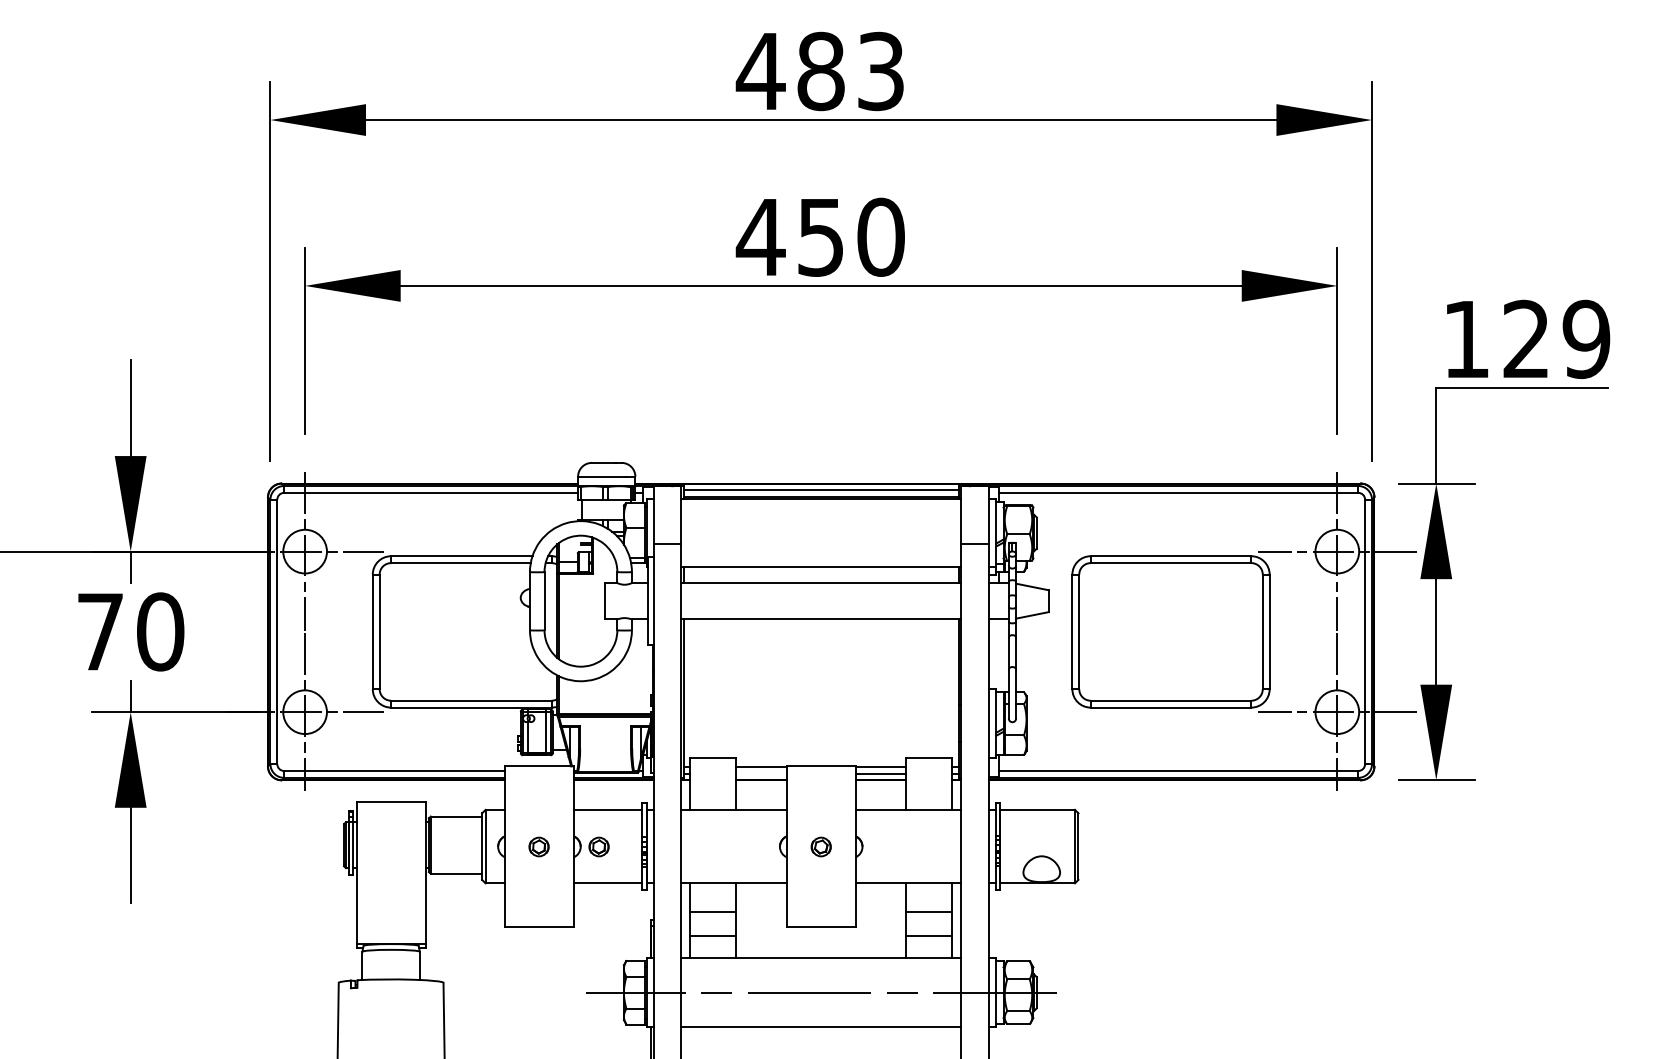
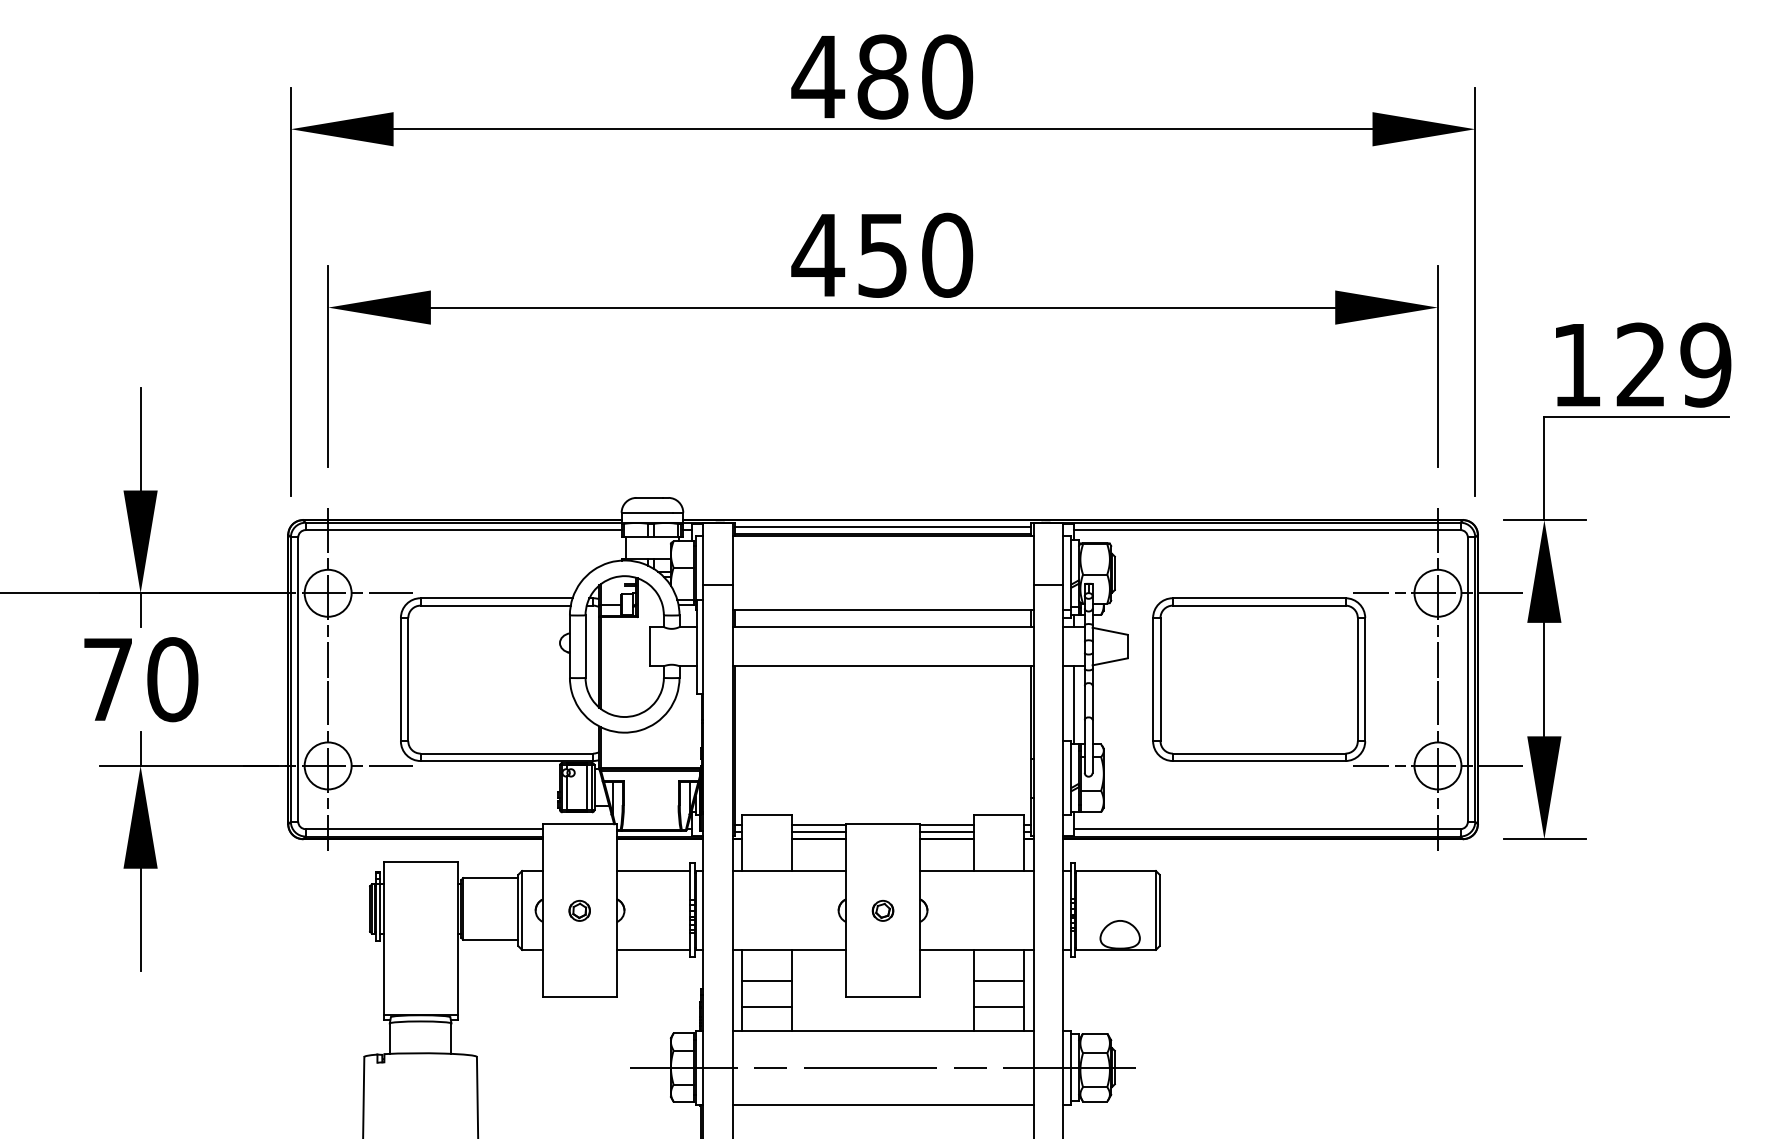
text: (880, 71) -> (946, 77), 483 -> 480
line: (998, 655) -> (1073, 704), added
line: (761, 774) -> (818, 832), added
part: (598, 846) -> (643, 910), removed

